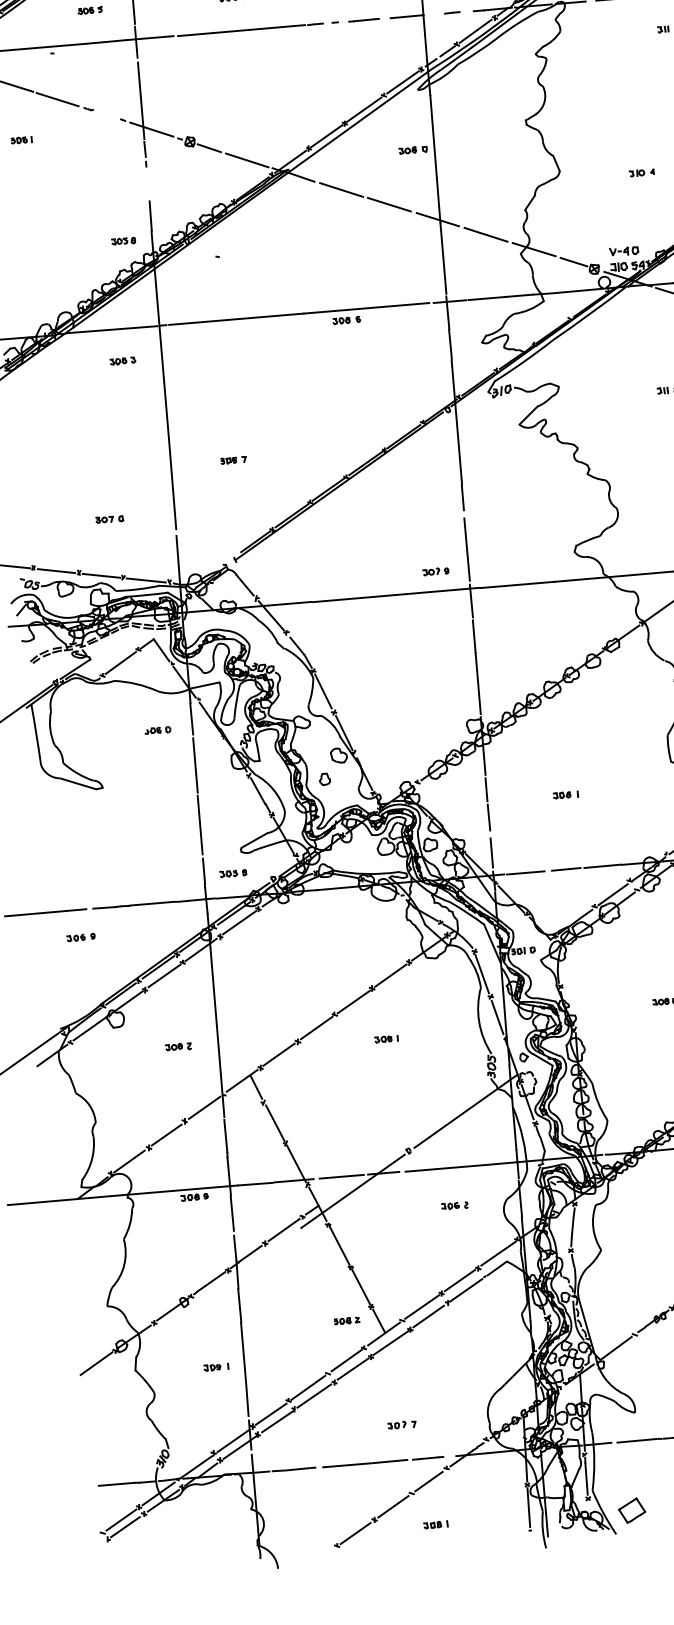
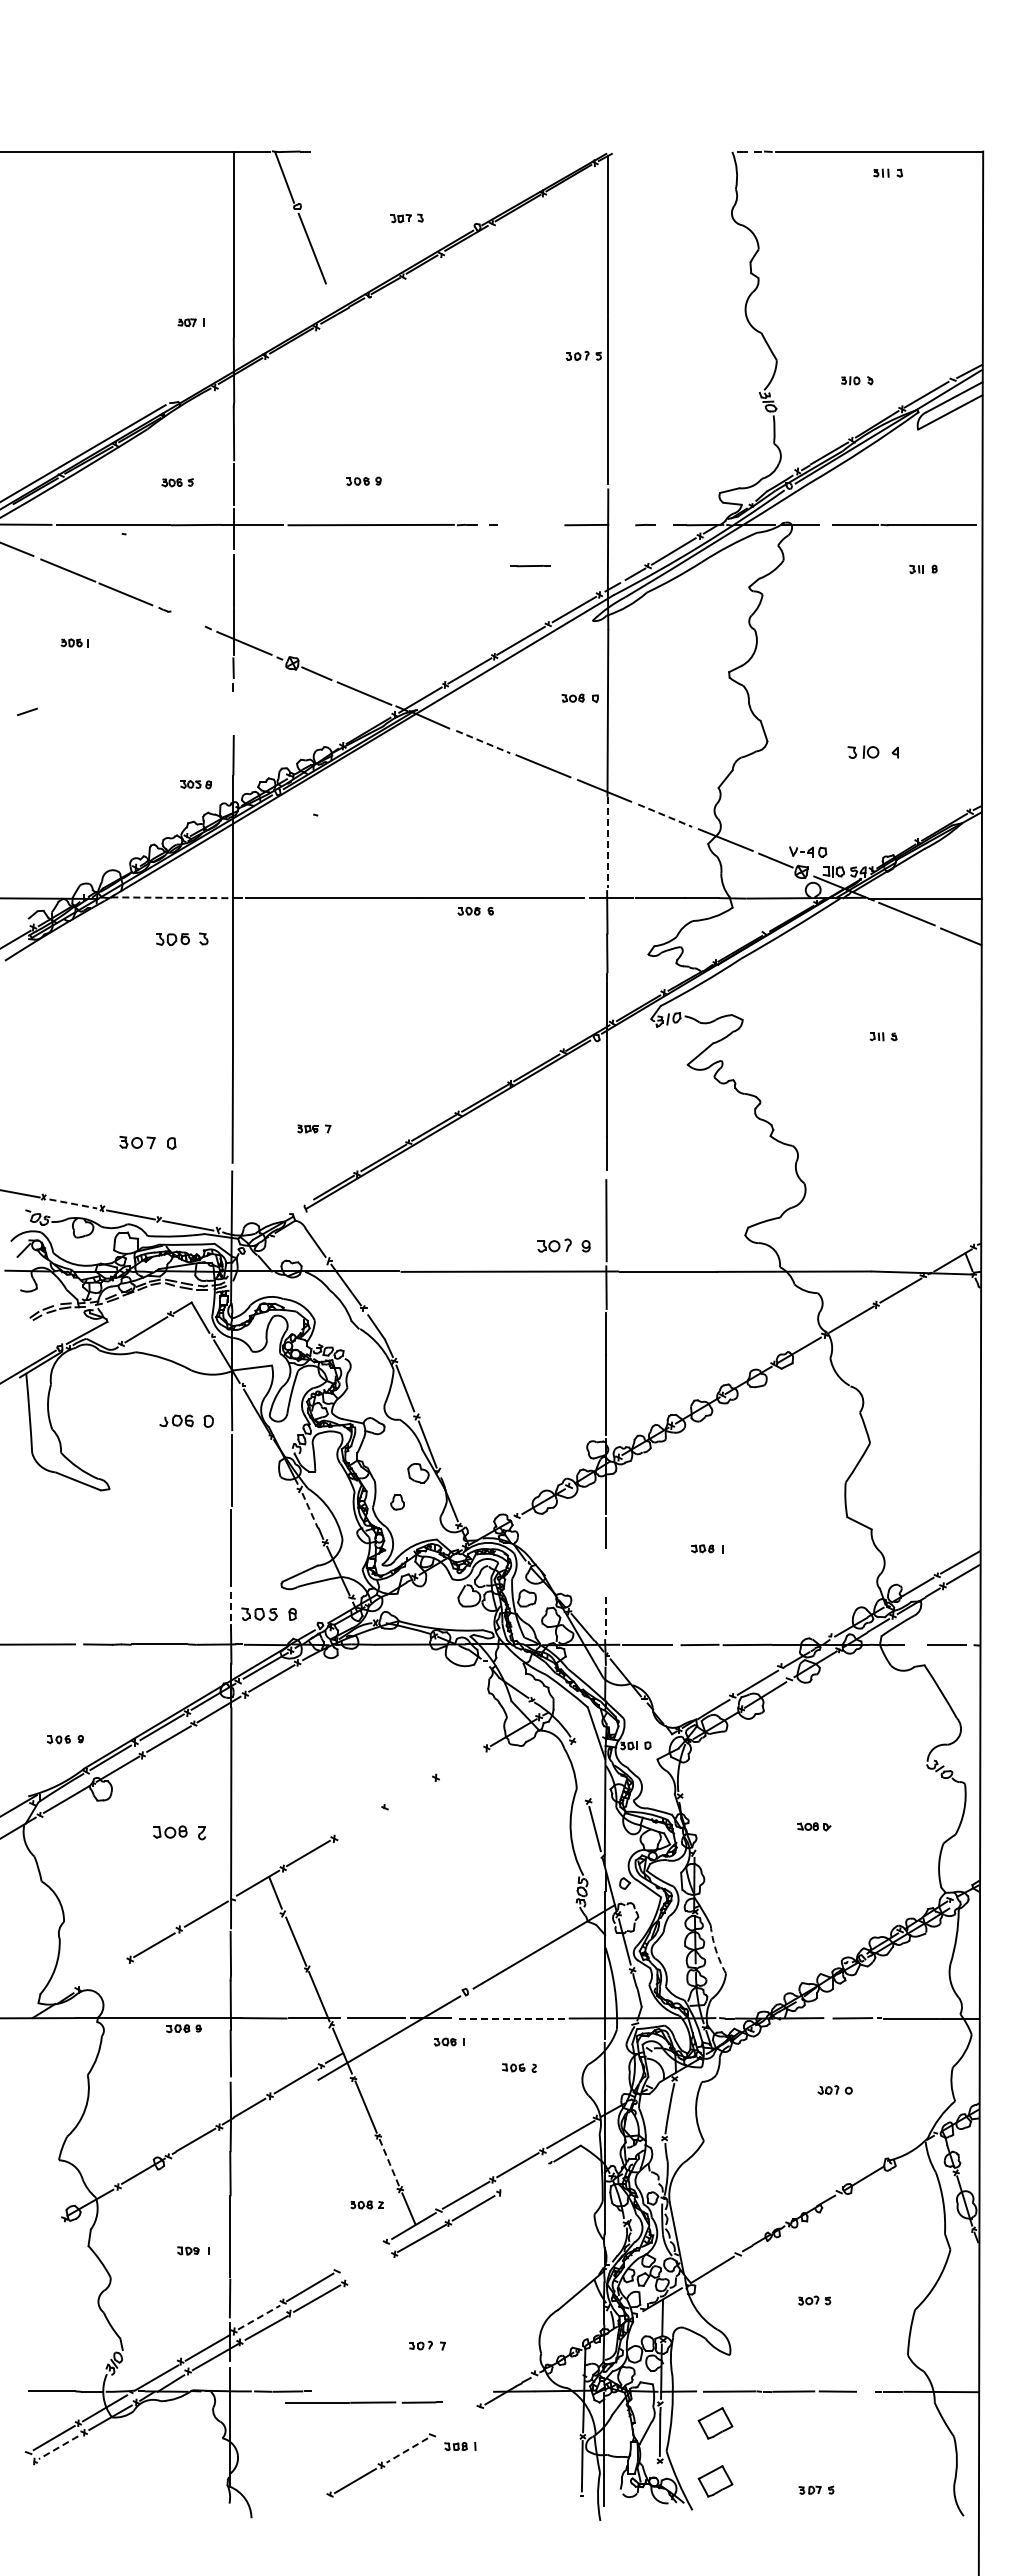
line: (363, 20) -> (530, 566), moved
part: (641, 172) -> (873, 752), size x1.6
line: (341, 190) -> (483, 742), solid -> dashed
line: (486, 234) -> (665, 815), solid -> dashed
part: (624, 250) -> (808, 851), moved
line: (443, 259) -> (607, 842), solid -> dashed
line: (112, 329) -> (171, 897), solid -> dashed
part: (122, 361) -> (181, 939), size x1.6
part: (233, 460) -> (314, 1128), moved
part: (109, 519) -> (147, 1142), size x1.6
line: (56, 571) -> (73, 1204), solid -> dashed
part: (435, 571) -> (563, 1245), size x1.6
part: (157, 730) -> (186, 1420), size x1.6
line: (258, 791) -> (310, 1511), solid -> dashed
line: (488, 817) -> (605, 1569), removed
line: (491, 852) -> (605, 1615), solid -> dashed
line: (204, 871) -> (231, 1608), solid -> dashed
part: (232, 873) -> (268, 1613), size x1.6
part: (80, 937) -> (64, 1739), moved
line: (481, 973) -> (579, 1770), removed
line: (390, 975) -> (461, 1763), removed
line: (353, 1002) -> (410, 1793), removed
line: (316, 1027) -> (359, 1822), removed
part: (386, 1038) -> (449, 2041), moved
part: (178, 1046) -> (179, 1832), size x1.6
arc: (597, 1102) -> (715, 1950), solid -> dashed
line: (129, 1160) -> (103, 1974), removed
line: (447, 1168) -> (514, 2018), solid -> dashed
line: (361, 1286) -> (389, 2162), solid -> dashed
line: (465, 1290) -> (524, 2178), removed
line: (346, 1360) -> (362, 2256), removed
line: (96, 1363) -> (38, 2233), removed
line: (353, 1368) -> (370, 2267), removed
line: (271, 1414) -> (259, 2317), solid -> dashed
line: (382, 1462) -> (363, 2402), moved
part: (628, 1466) -> (715, 2423), added
line: (428, 1481) -> (455, 2421), removed
line: (392, 1506) -> (406, 2450), solid -> dashed
part: (436, 1524) -> (460, 2446), moved
line: (125, 1526) -> (58, 2447), solid -> dashed

